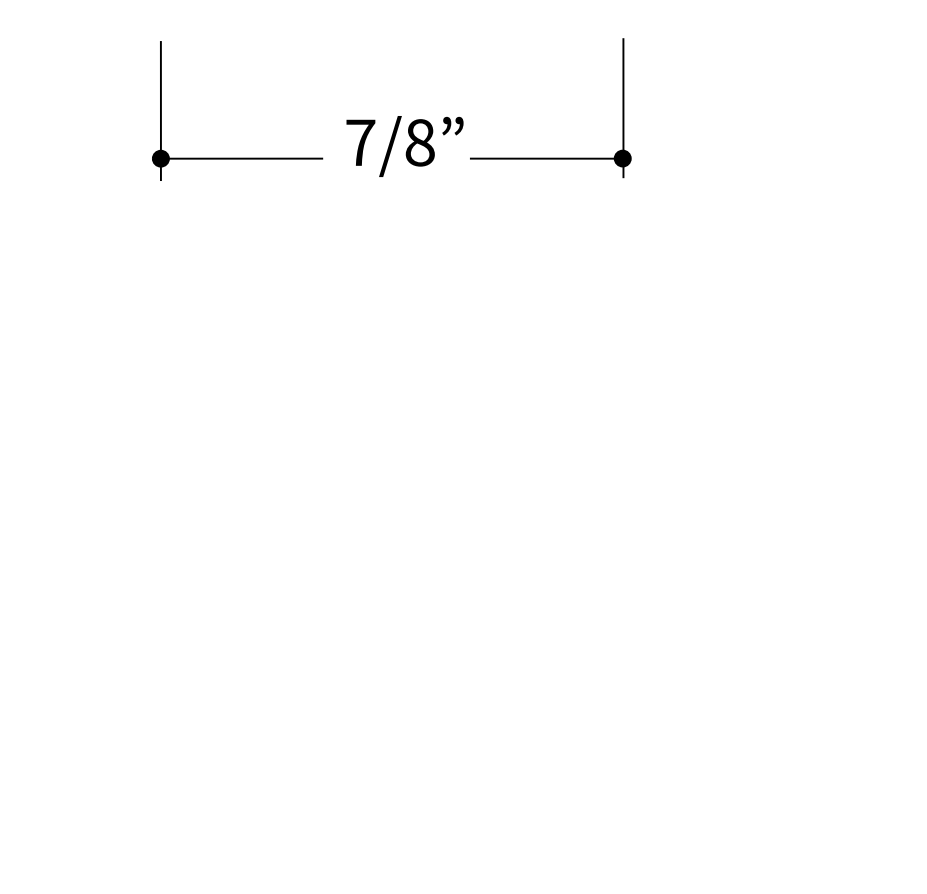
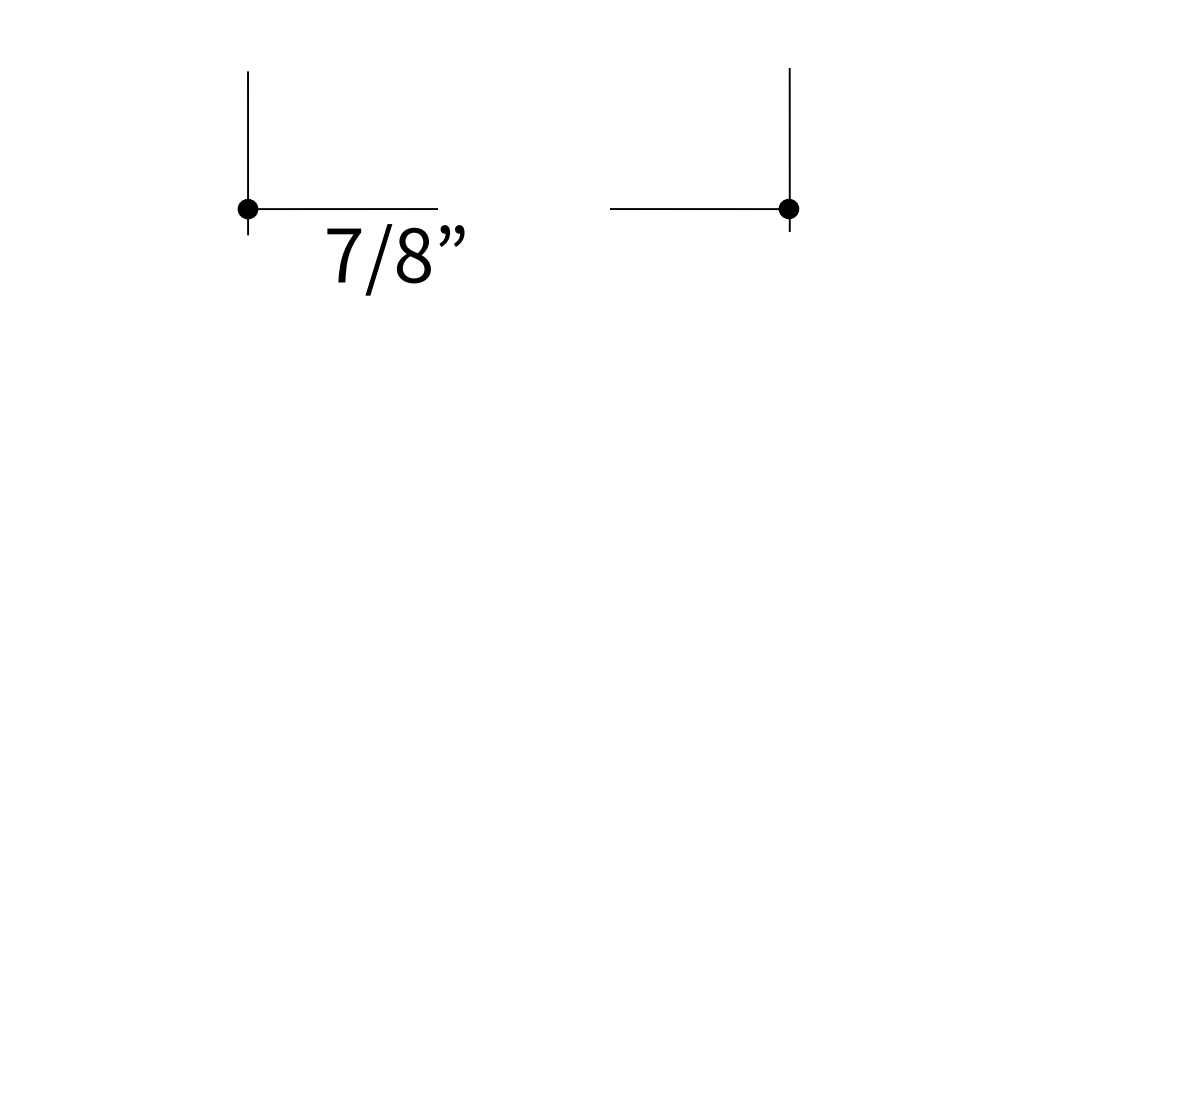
text: (404, 146) -> (395, 259), moved

